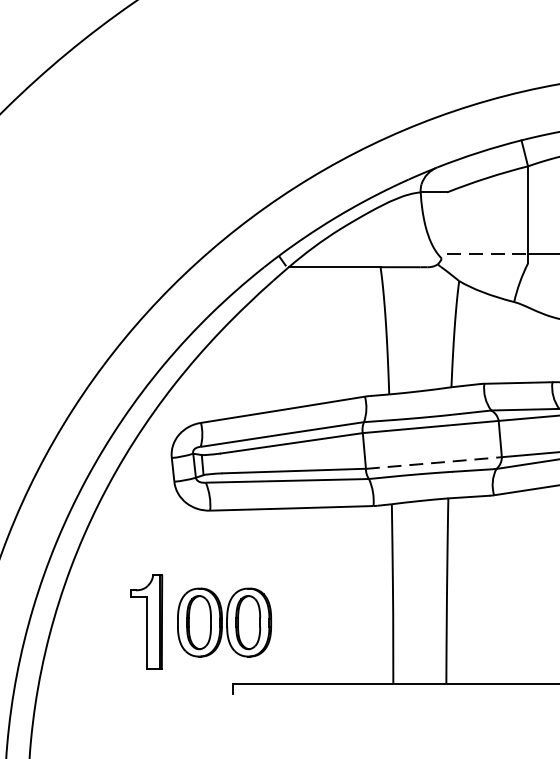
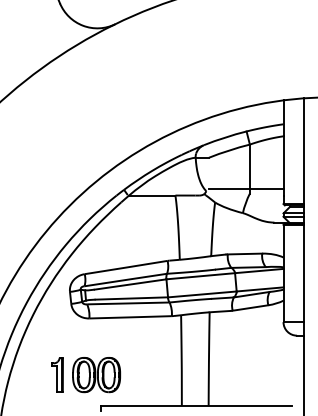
line: (487, 253) -> (229, 188), dashed -> solid
line: (434, 463) -> (202, 294), dashed -> solid
part: (147, 621) -> (57, 374), size x0.71

